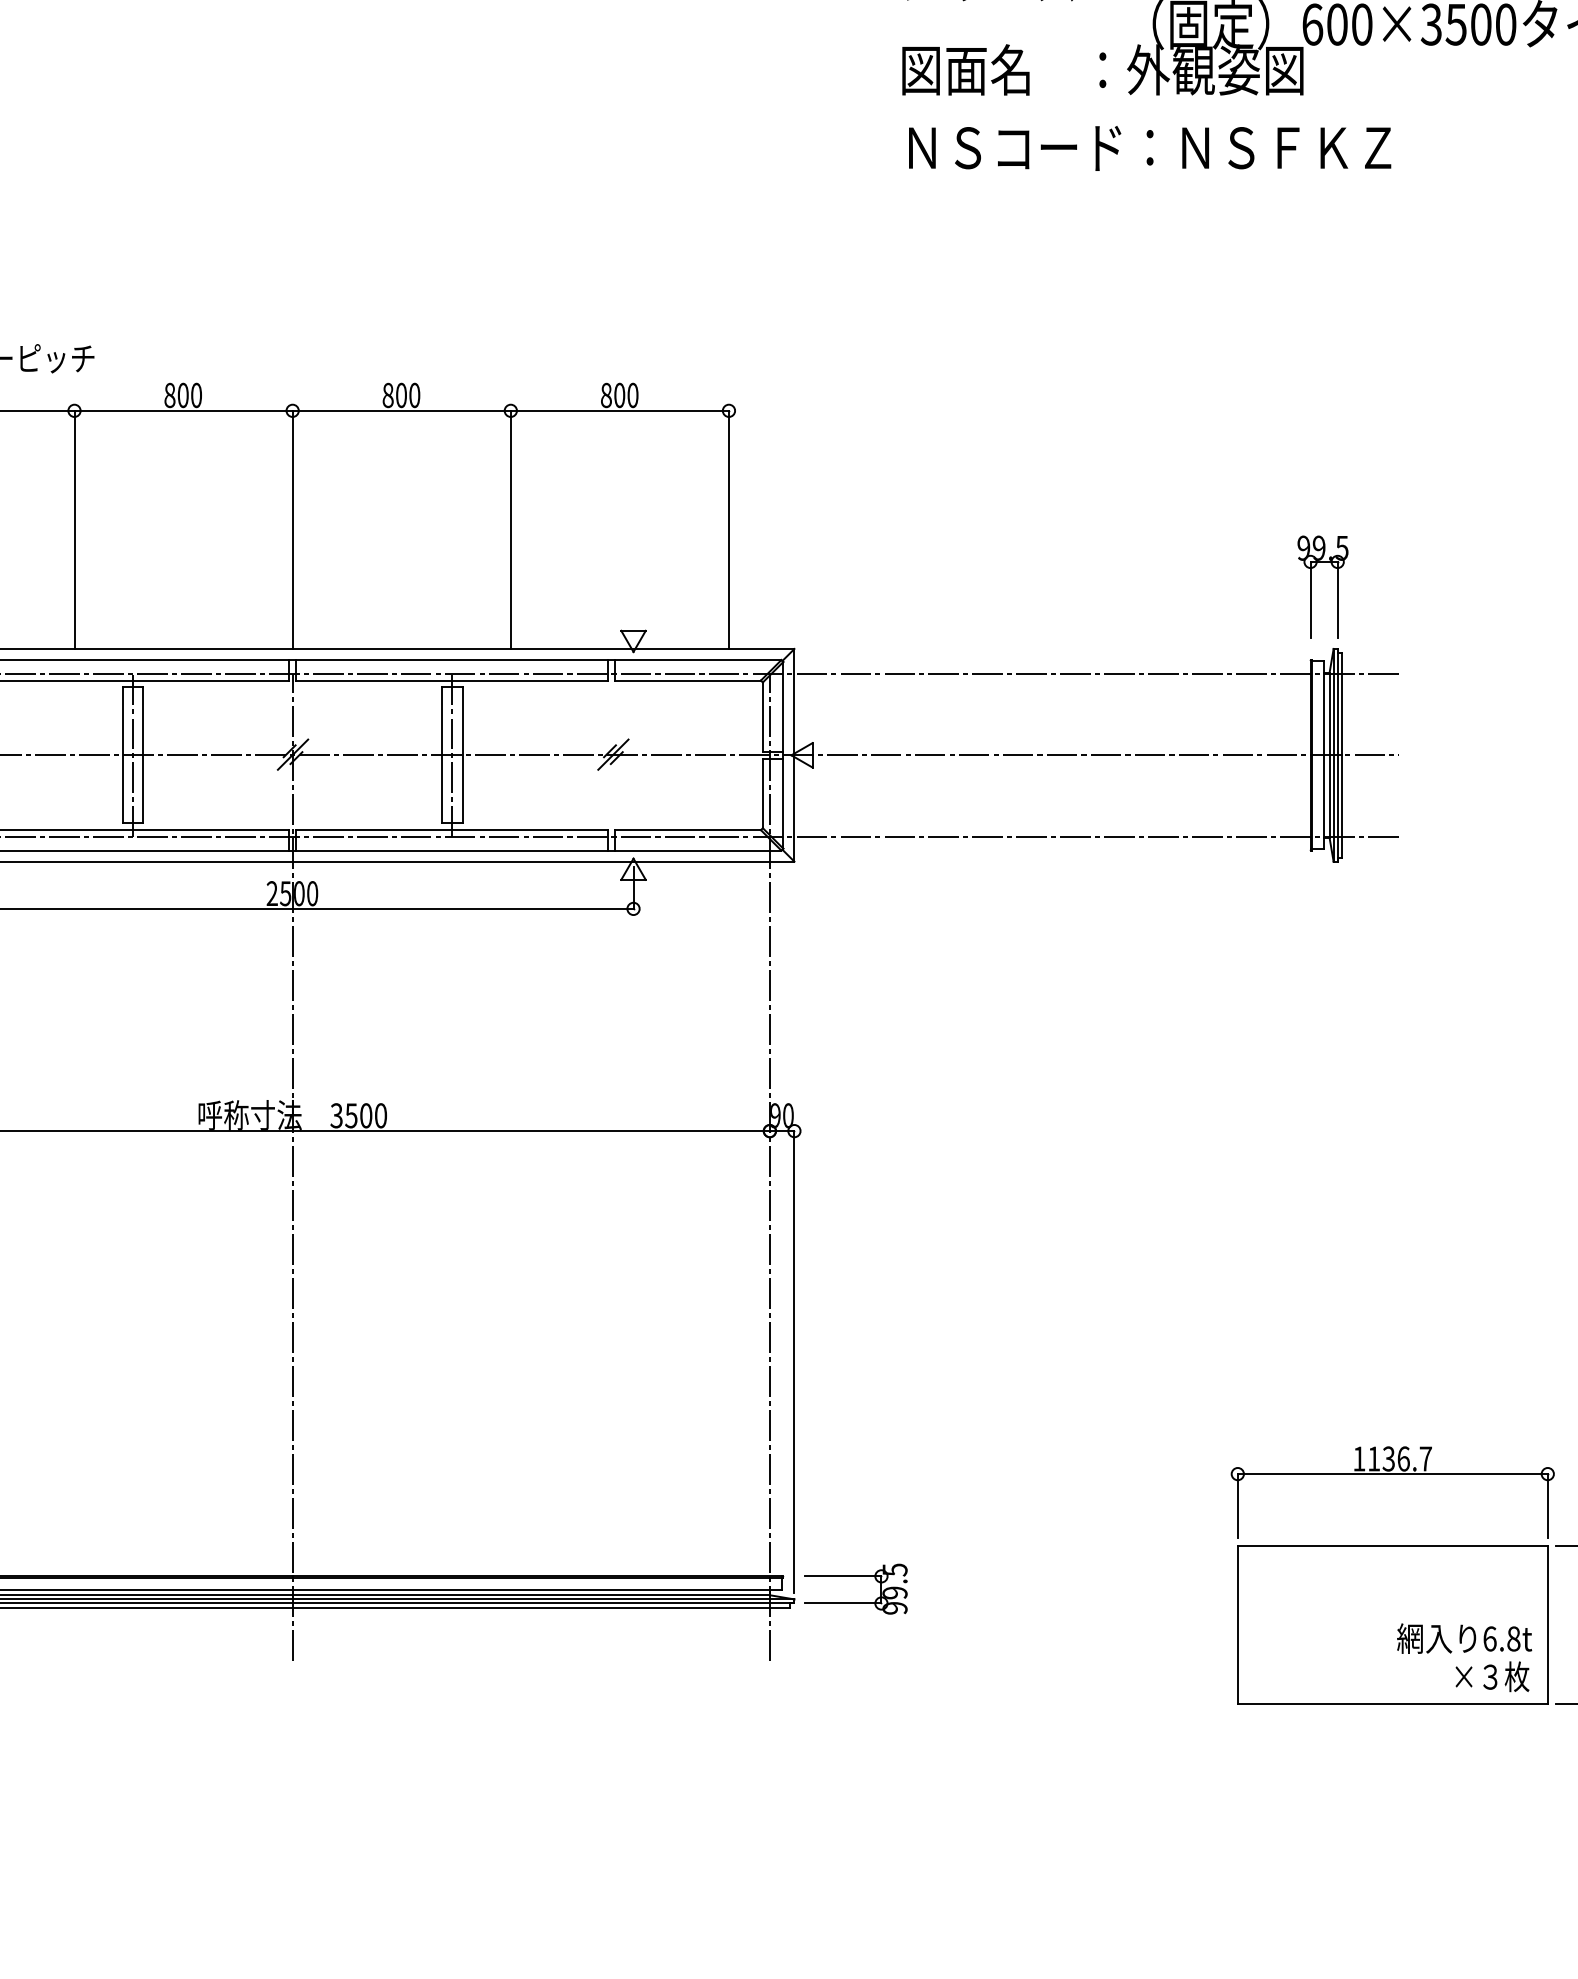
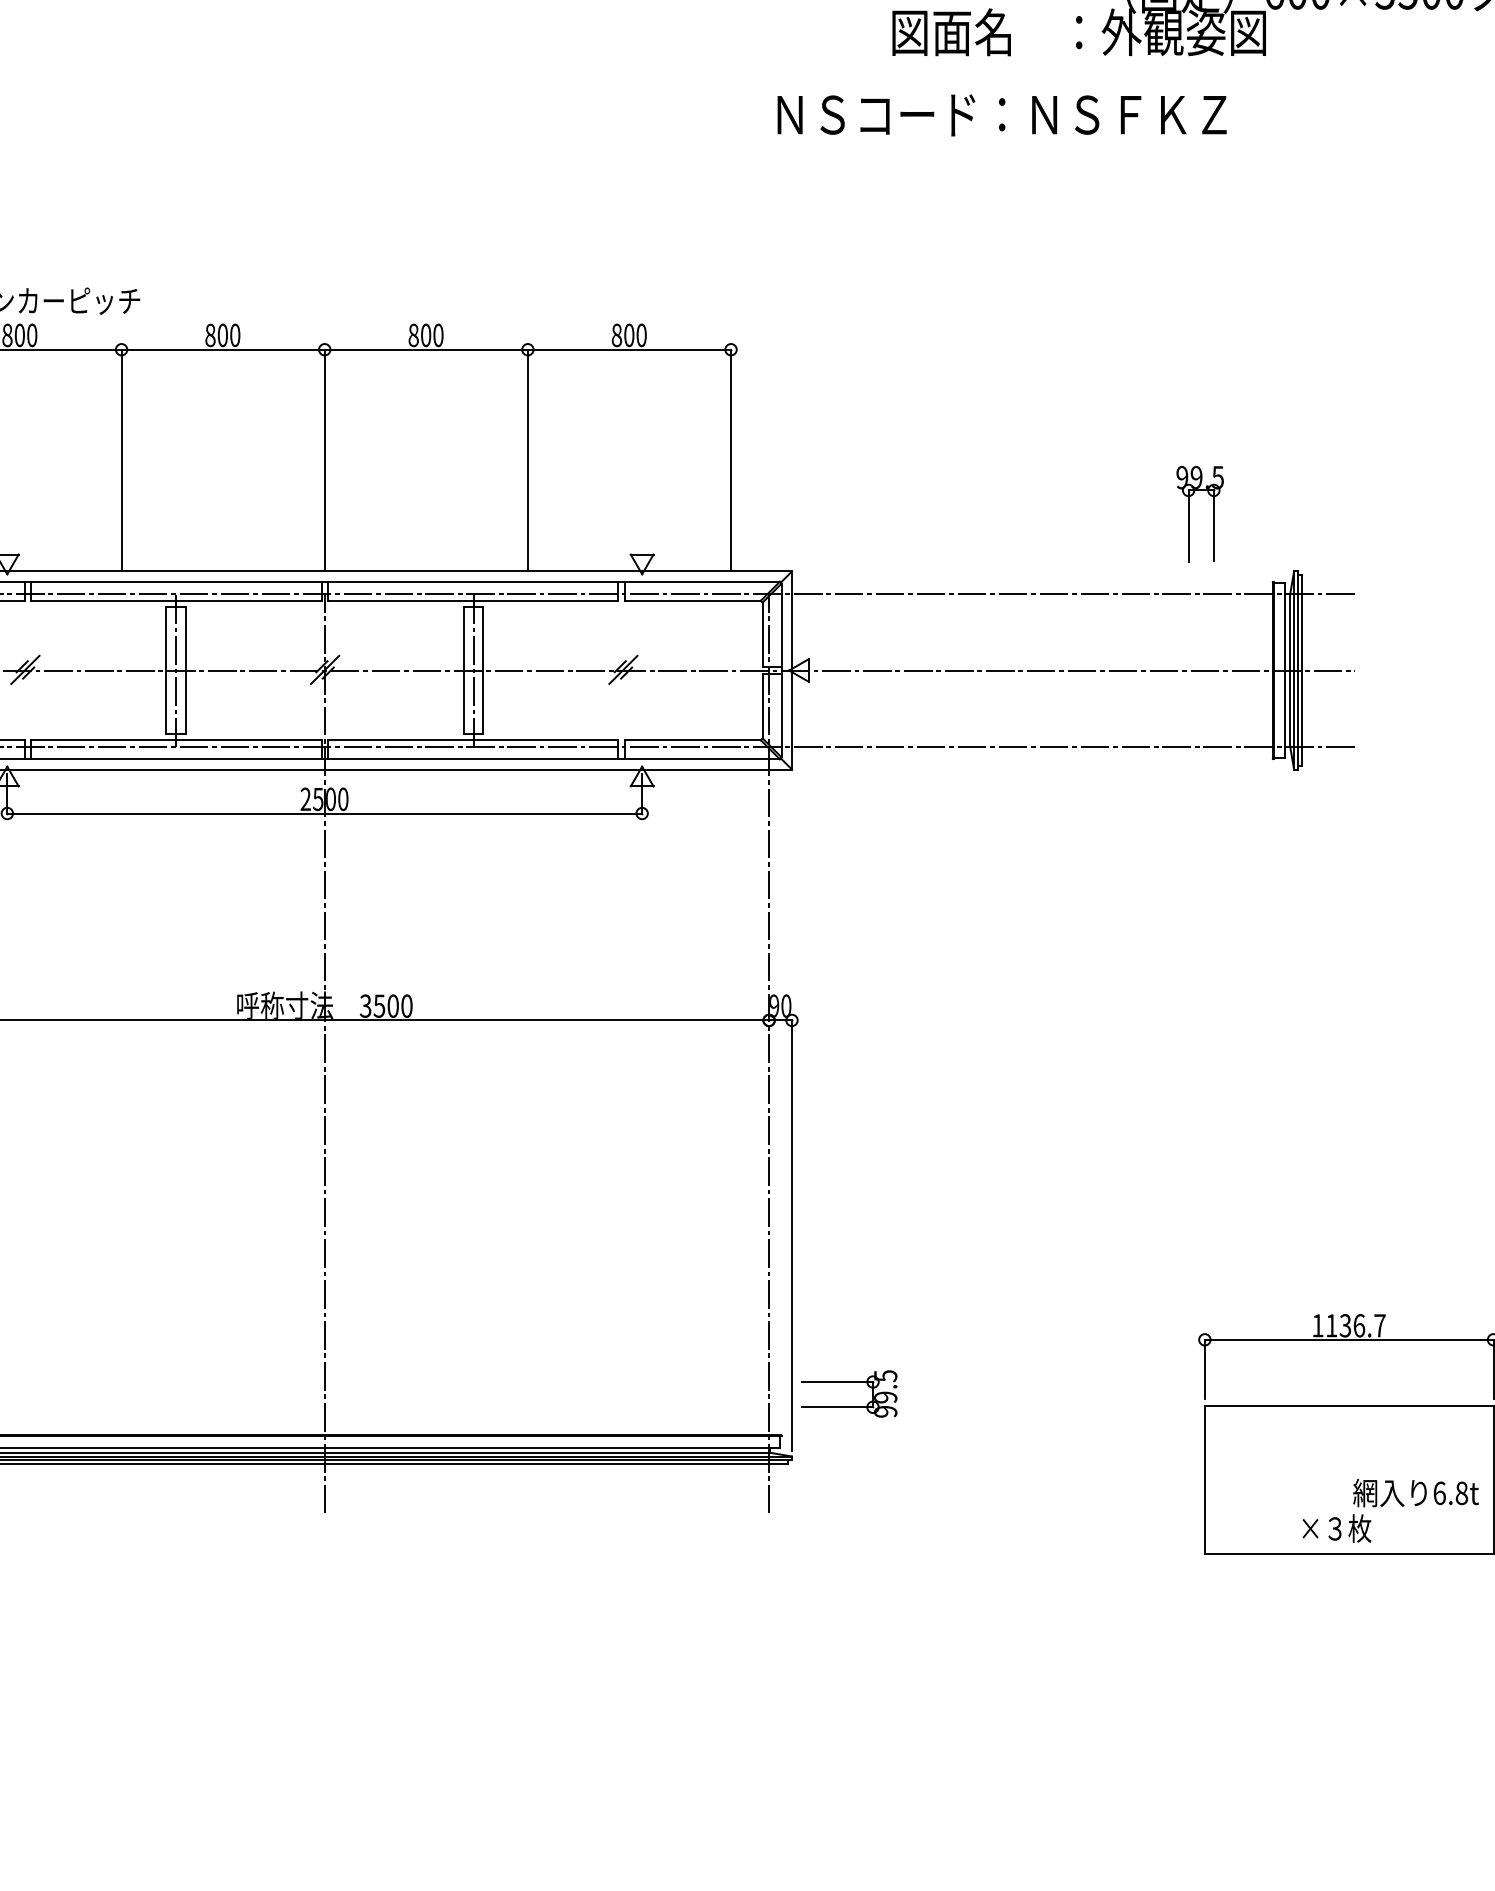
text: (1149, 148) -> (1001, 115), moved
part: (1311, 587) -> (1189, 514), moved
part: (856, 1576) -> (849, 1382), moved
text: (1491, 1676) -> (1336, 1528), moved

